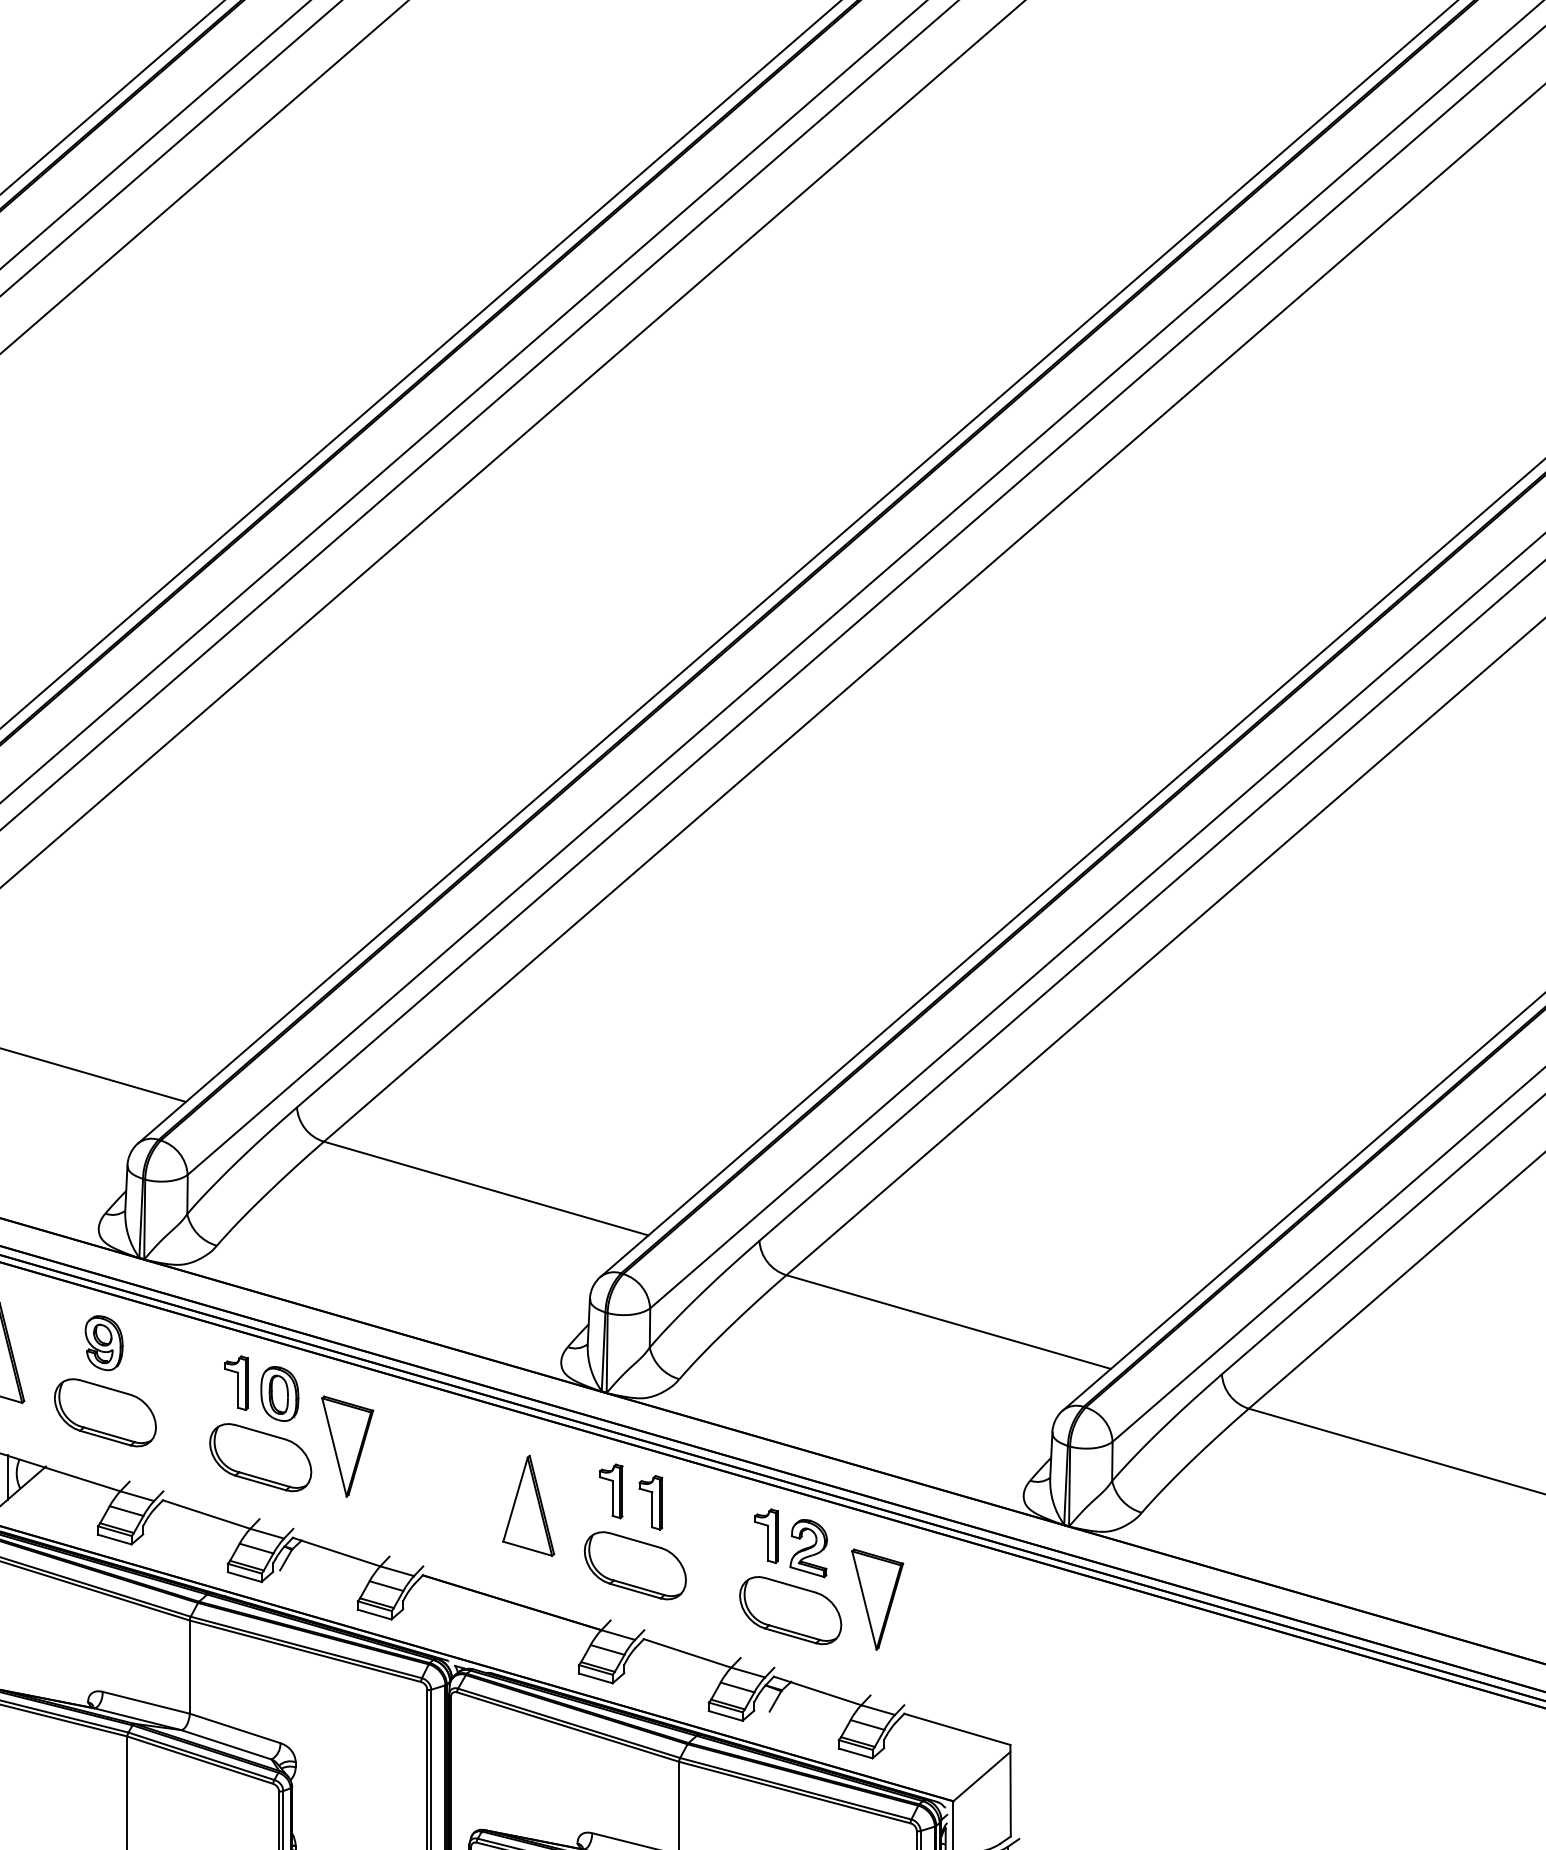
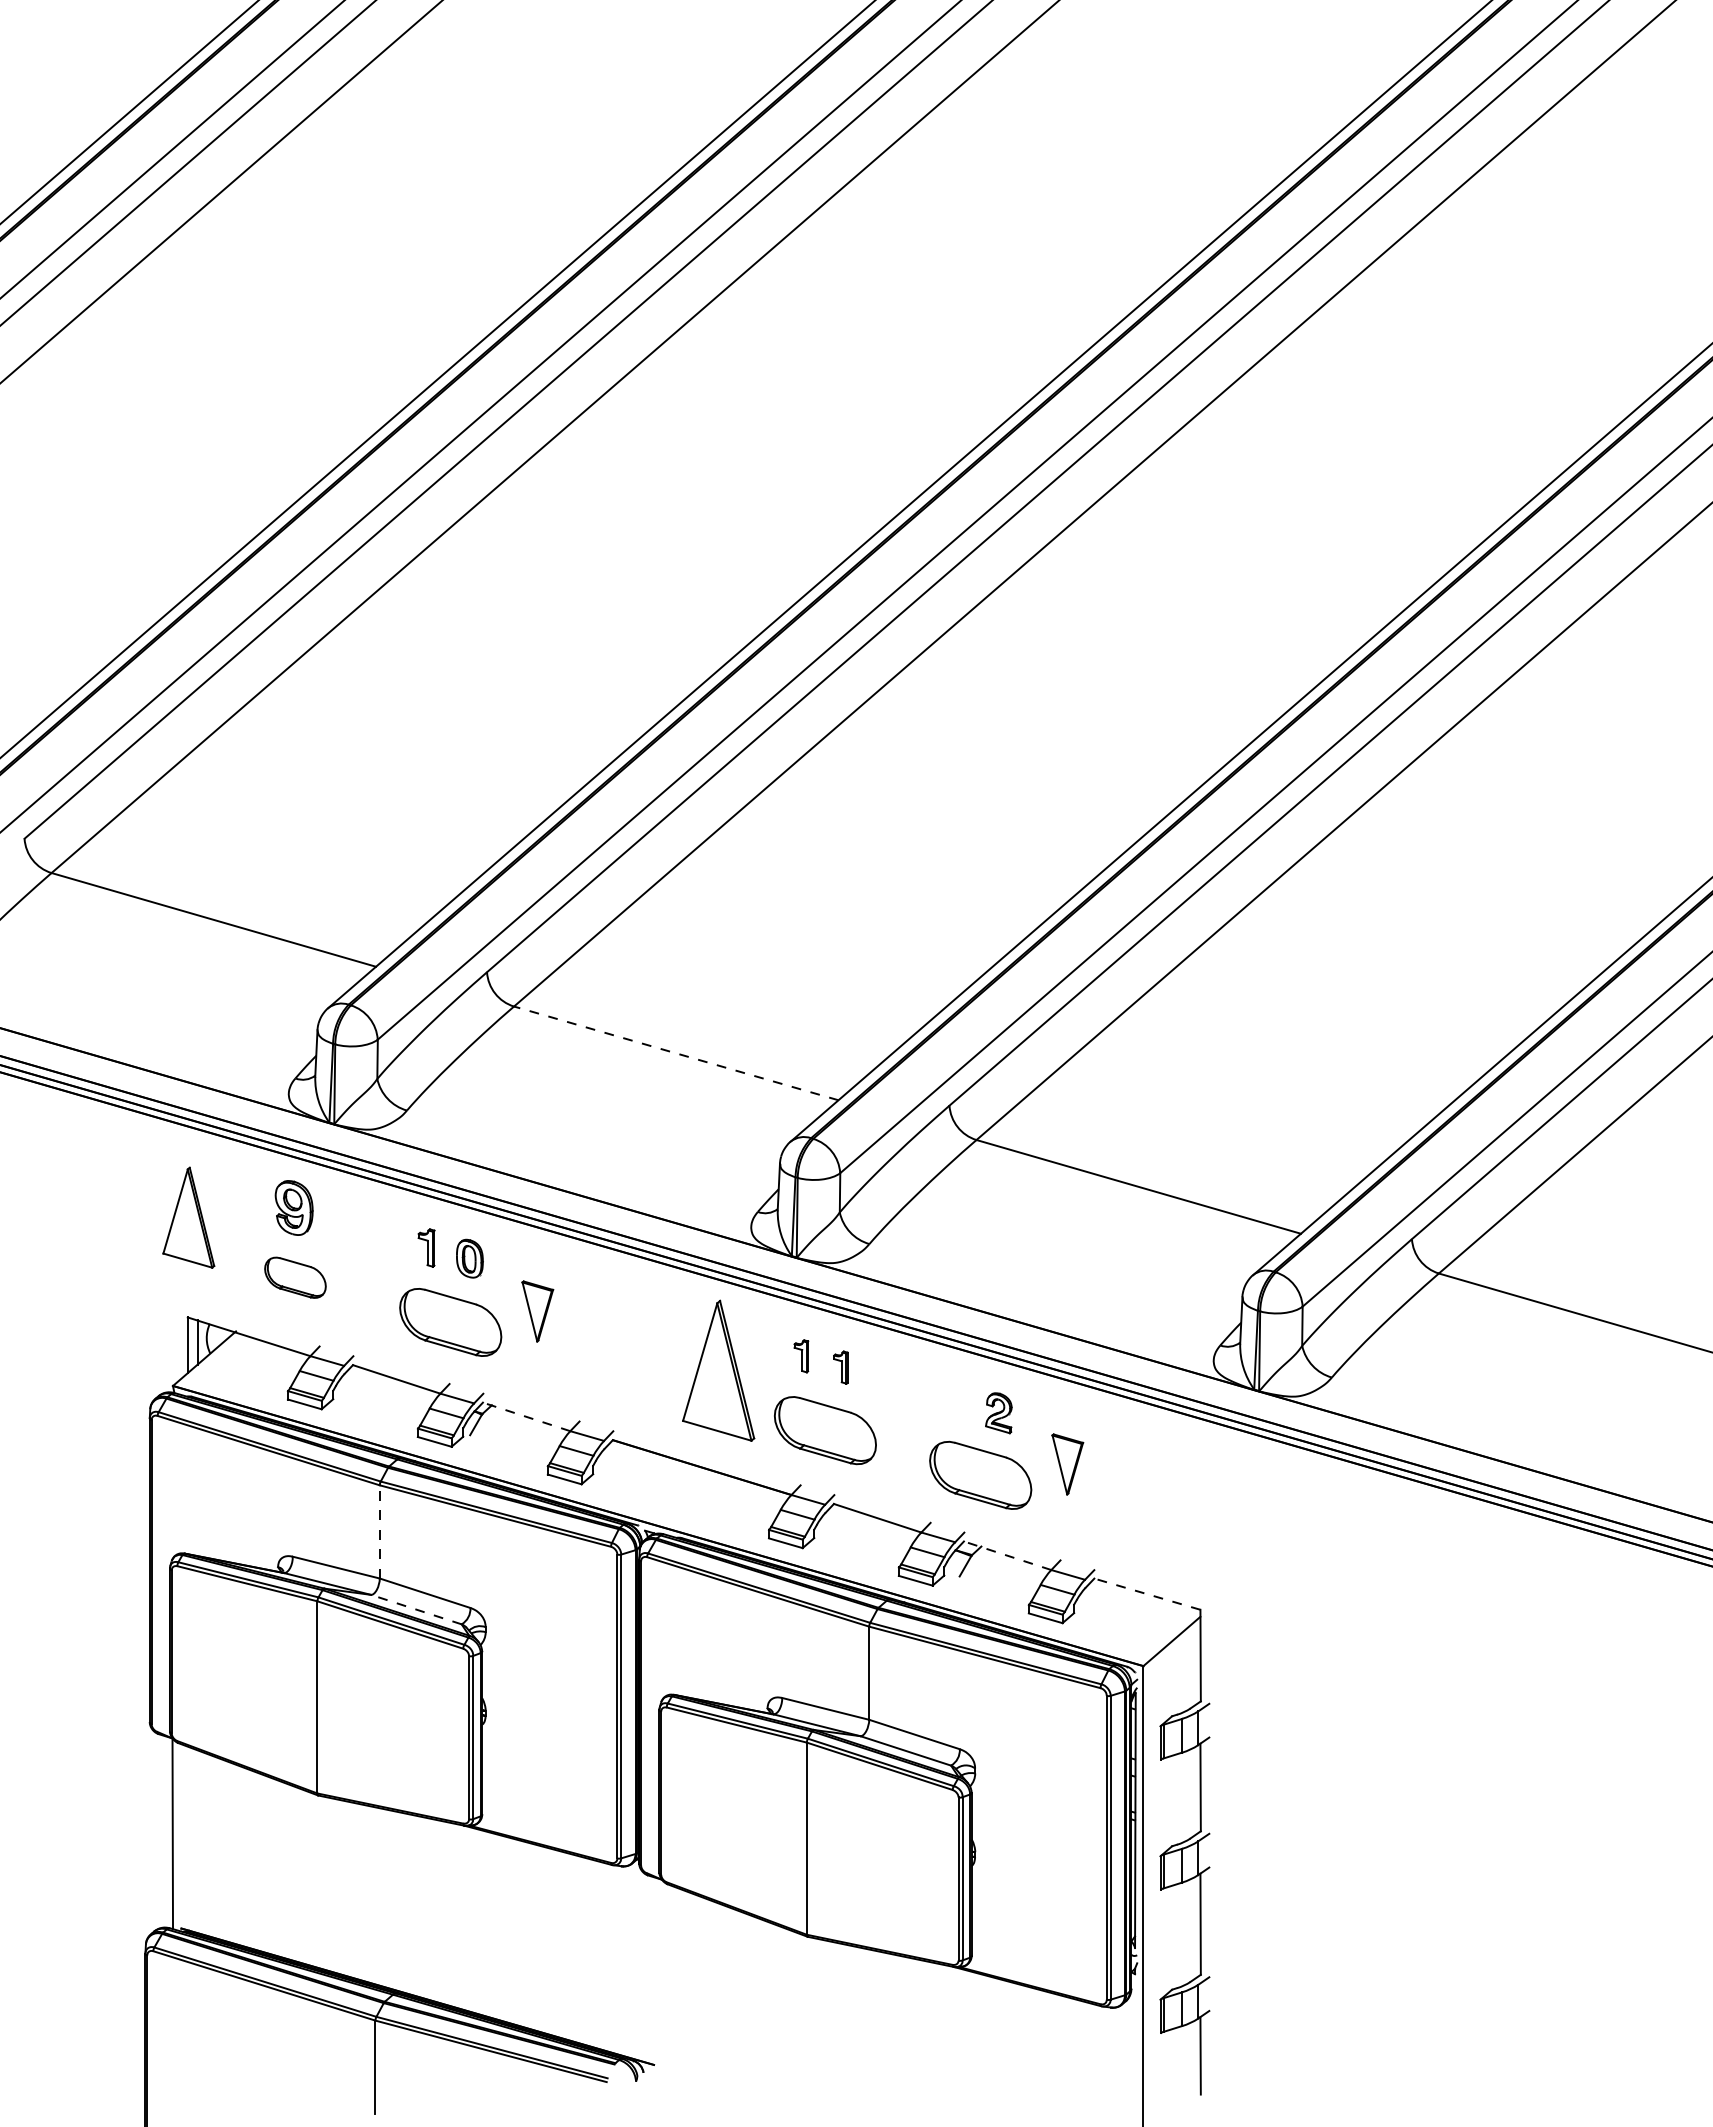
line: (486, 1188) -> (676, 1053), solid -> dashed
part: (236, 1382) -> (426, 1247), size x0.7
part: (279, 1393) -> (469, 1258), size x0.7
part: (105, 1412) -> (295, 1277), size x0.6
part: (347, 1446) -> (537, 1311), size x0.6
part: (611, 1491) -> (801, 1356), size x0.6
part: (650, 1502) -> (840, 1367), size x0.6
part: (528, 1505) -> (718, 1370), size x1.4
part: (766, 1535) -> (956, 1400), removed
part: (808, 1547) -> (998, 1412), size x0.7
line: (336, 1551) -> (526, 1416), solid -> dashed
part: (877, 1599) -> (1067, 1464), size x0.6
line: (189, 1666) -> (379, 1531), solid -> dashed
line: (817, 1690) -> (1007, 1555), solid -> dashed
line: (956, 1729) -> (1146, 1594), solid -> dashed
line: (226, 1744) -> (416, 1609), solid -> dashed

